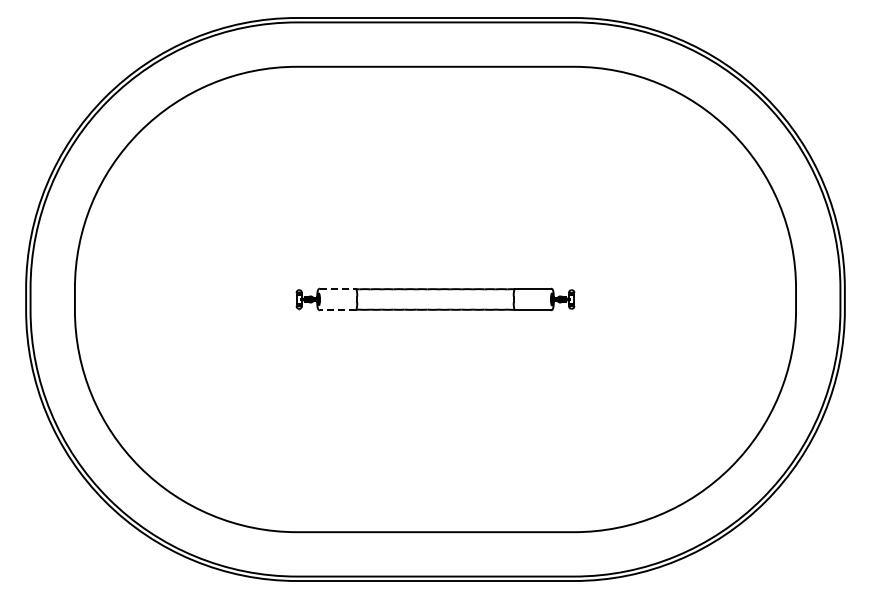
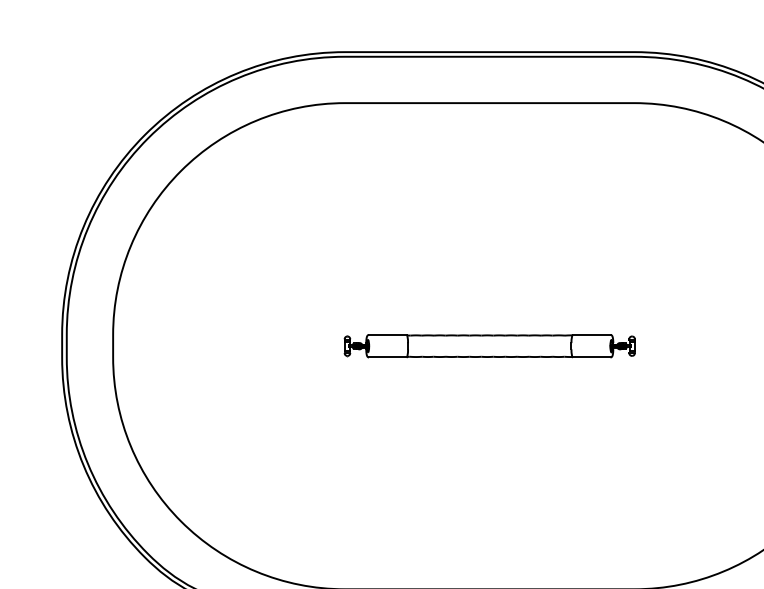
line: (337, 288) -> (387, 334), dashed -> solid
line: (337, 310) -> (387, 357), dashed -> solid

